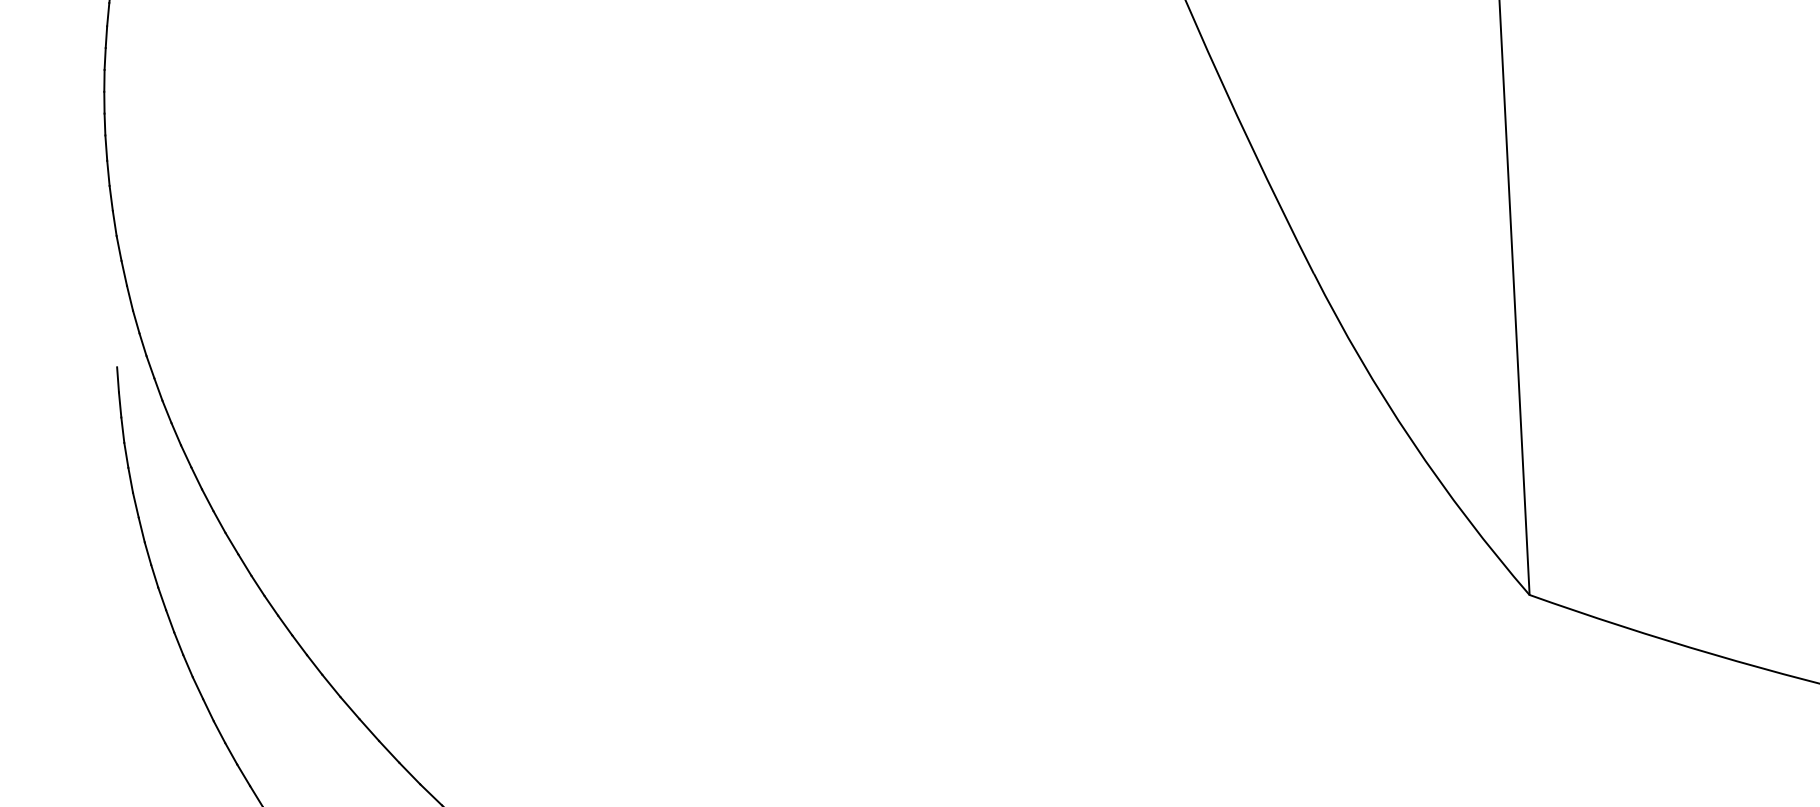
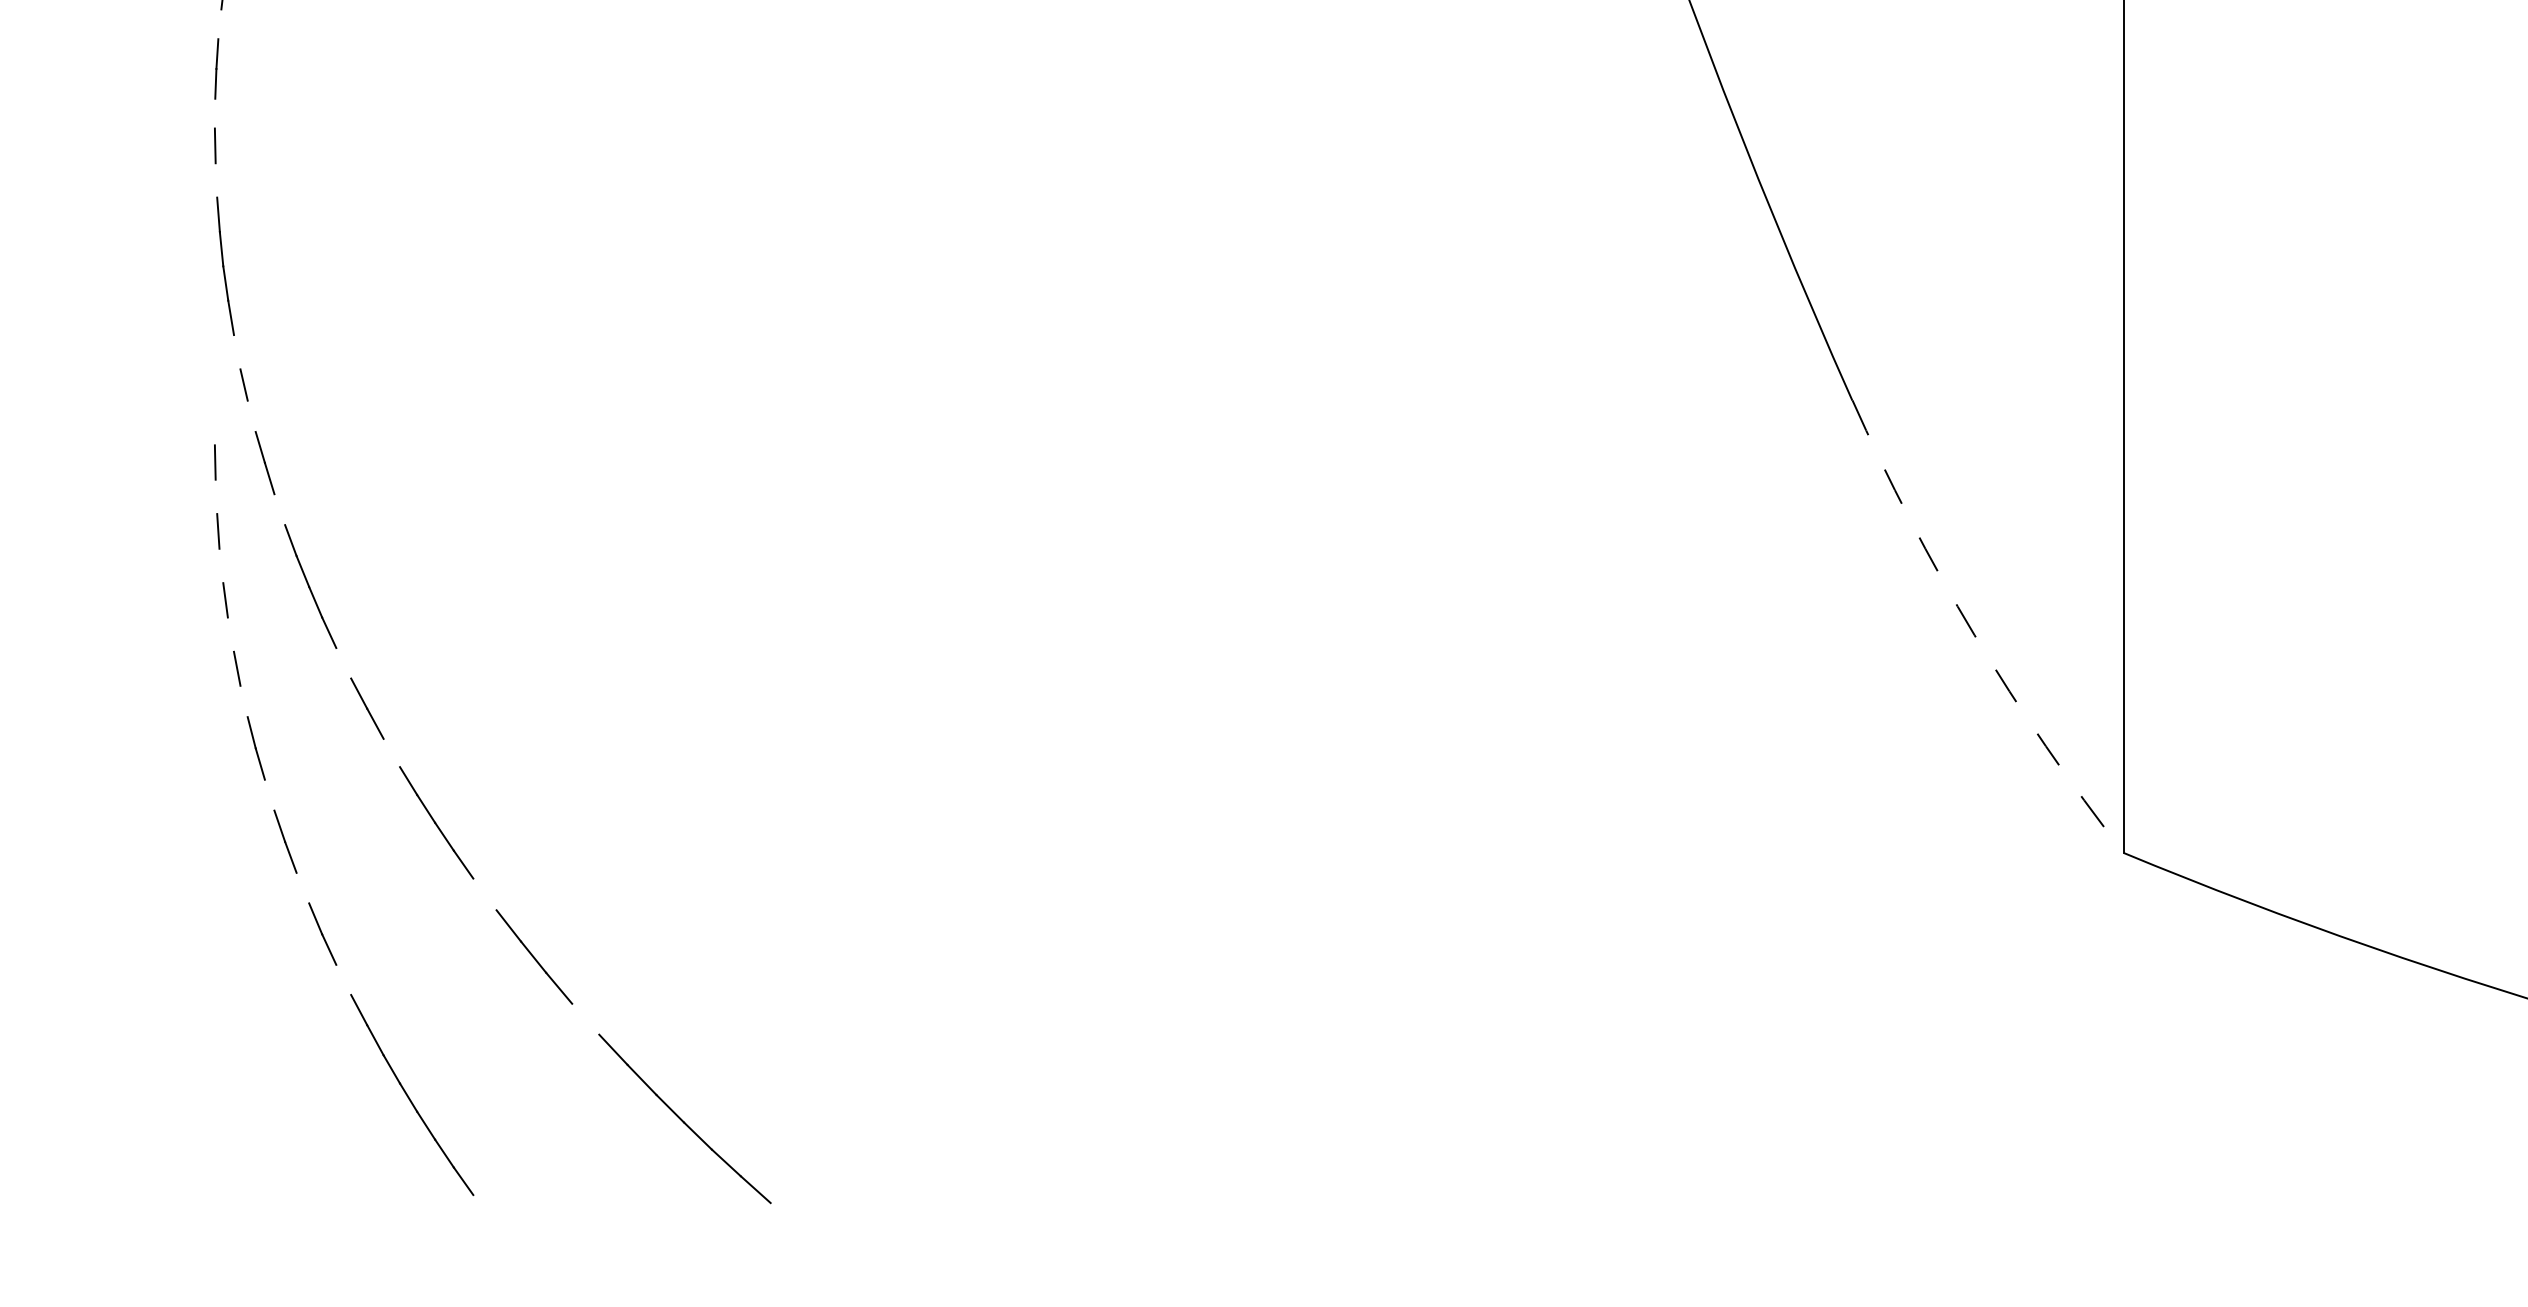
line: (104, 59) -> (219, 24), removed
line: (104, 124) -> (214, 113), removed
line: (108, 173) -> (216, 180), removed
line: (129, 298) -> (236, 352), removed
line: (142, 344) -> (251, 415), removed
line: (120, 404) -> (216, 496), removed
line: (166, 411) -> (279, 509), removed
arc: (1411, 441) -> (1974, 635), solid -> dashed
line: (126, 455) -> (221, 565), removed
line: (135, 505) -> (230, 634), removed
line: (219, 522) -> (343, 663), removed
line: (147, 553) -> (243, 701), removed
line: (257, 585) -> (391, 752), removed
line: (170, 620) -> (269, 794), removed
line: (331, 686) -> (484, 894), removed
line: (197, 687) -> (302, 887), removed
line: (231, 753) -> (343, 979), removed
line: (409, 773) -> (585, 1018), removed

